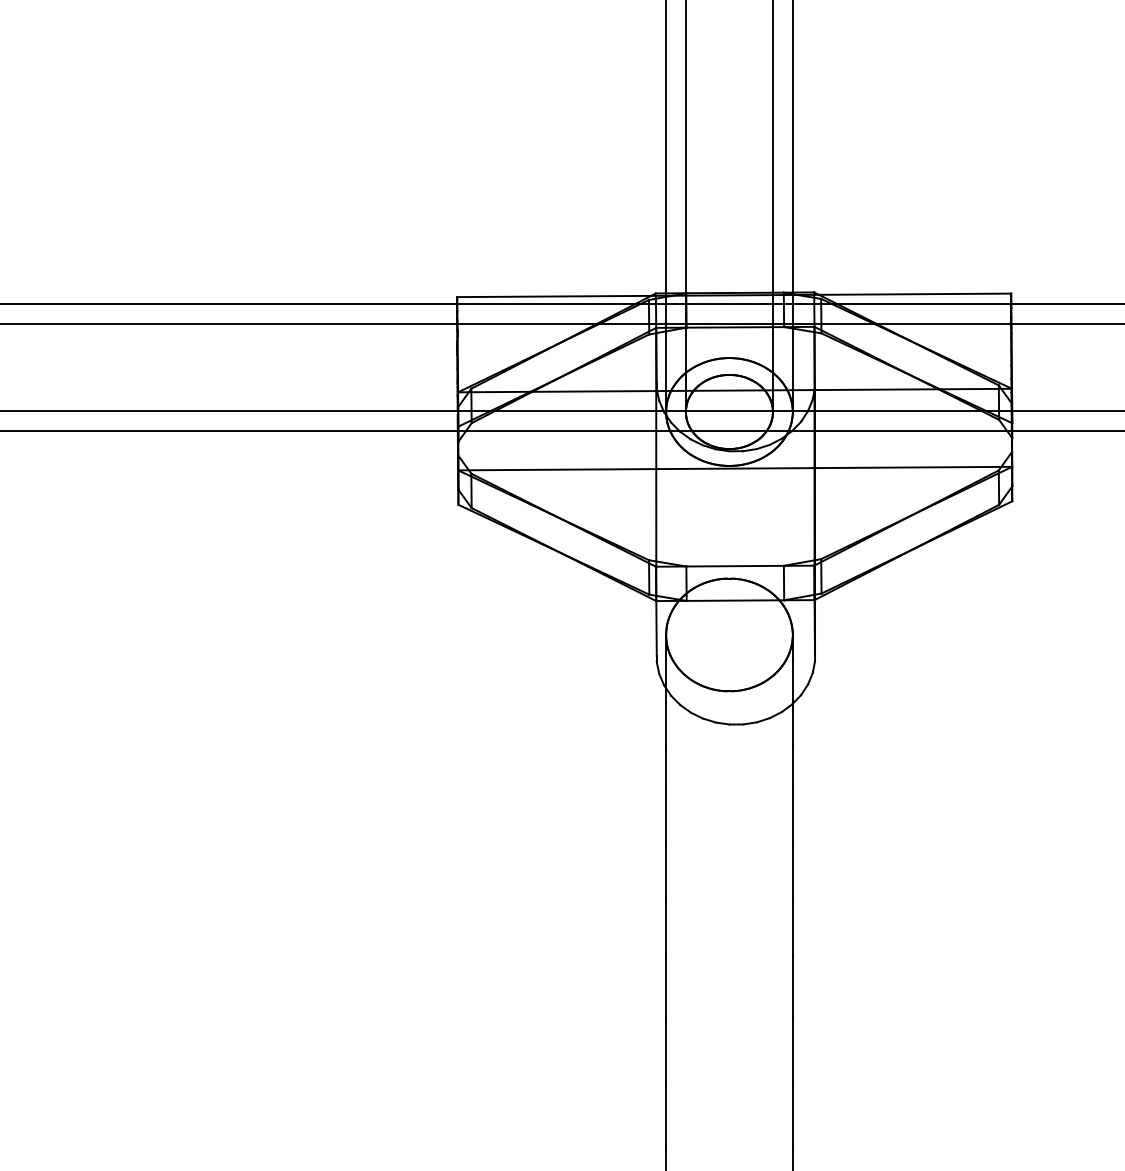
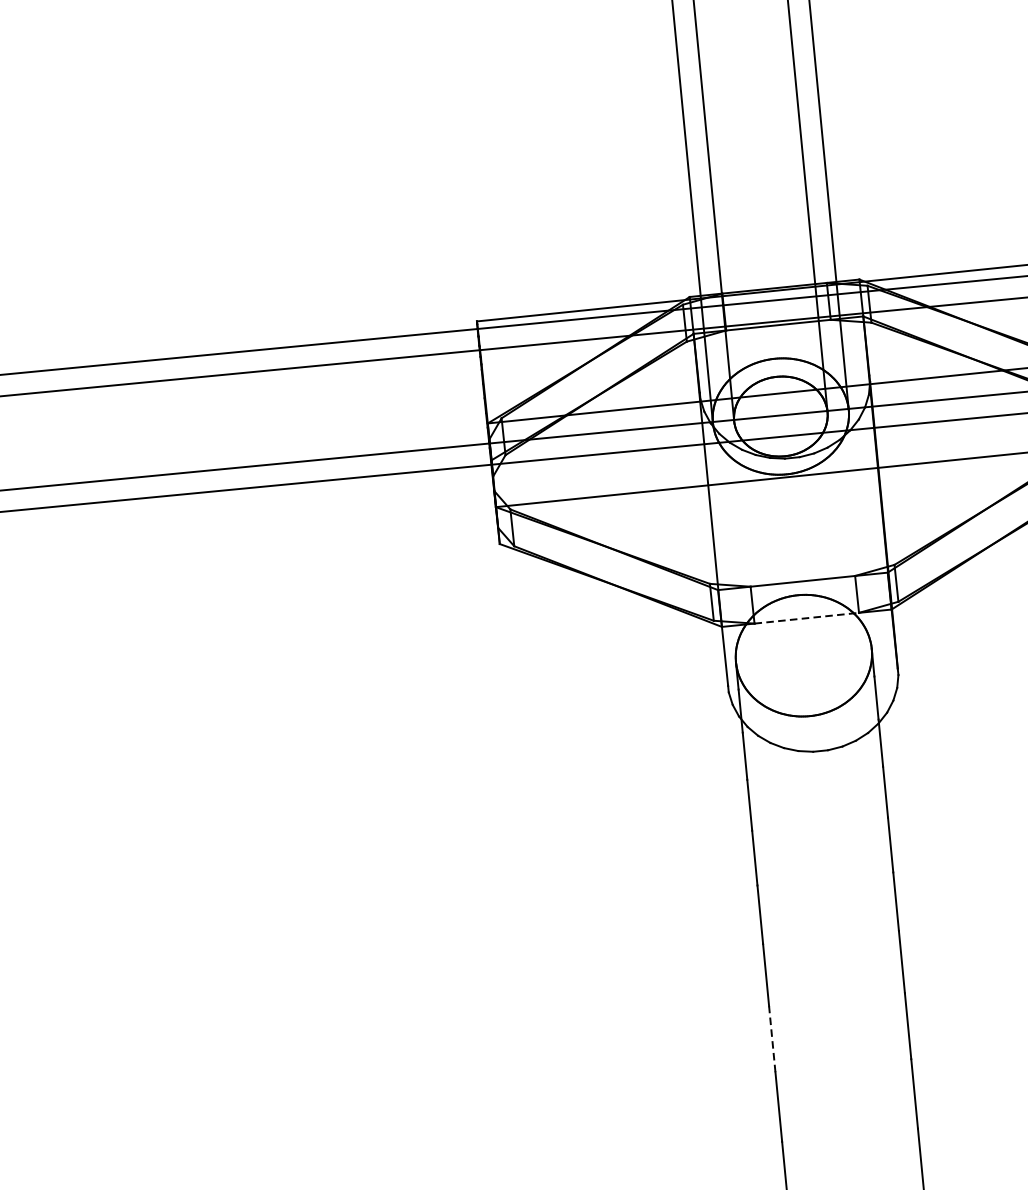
line: (735, 600) -> (806, 618), solid -> dashed
line: (666, 986) -> (772, 1039), solid -> dashed

